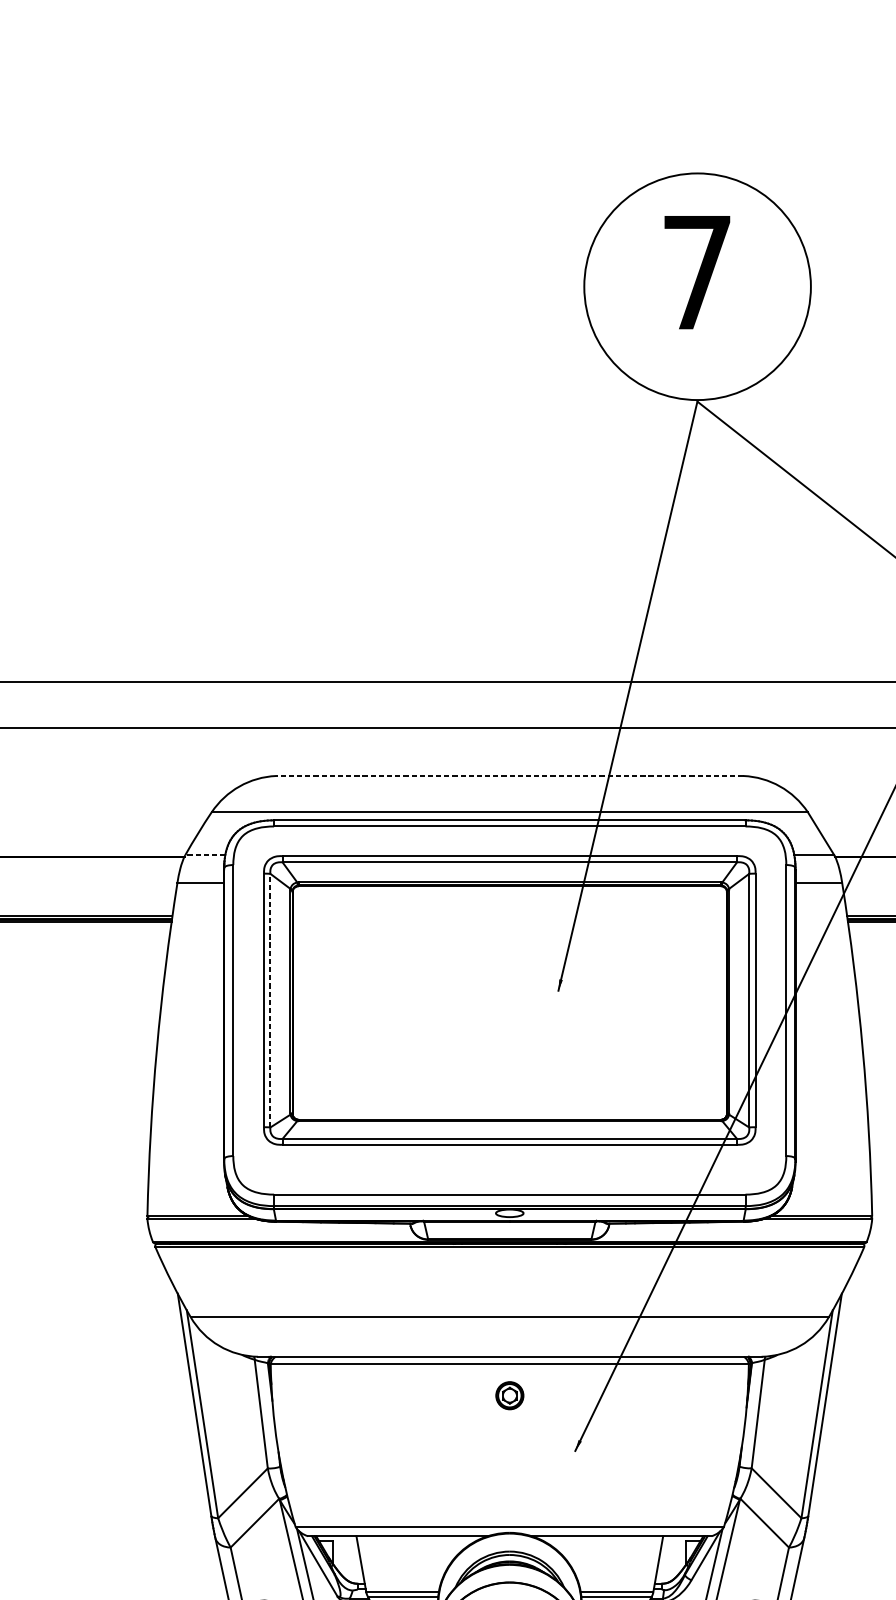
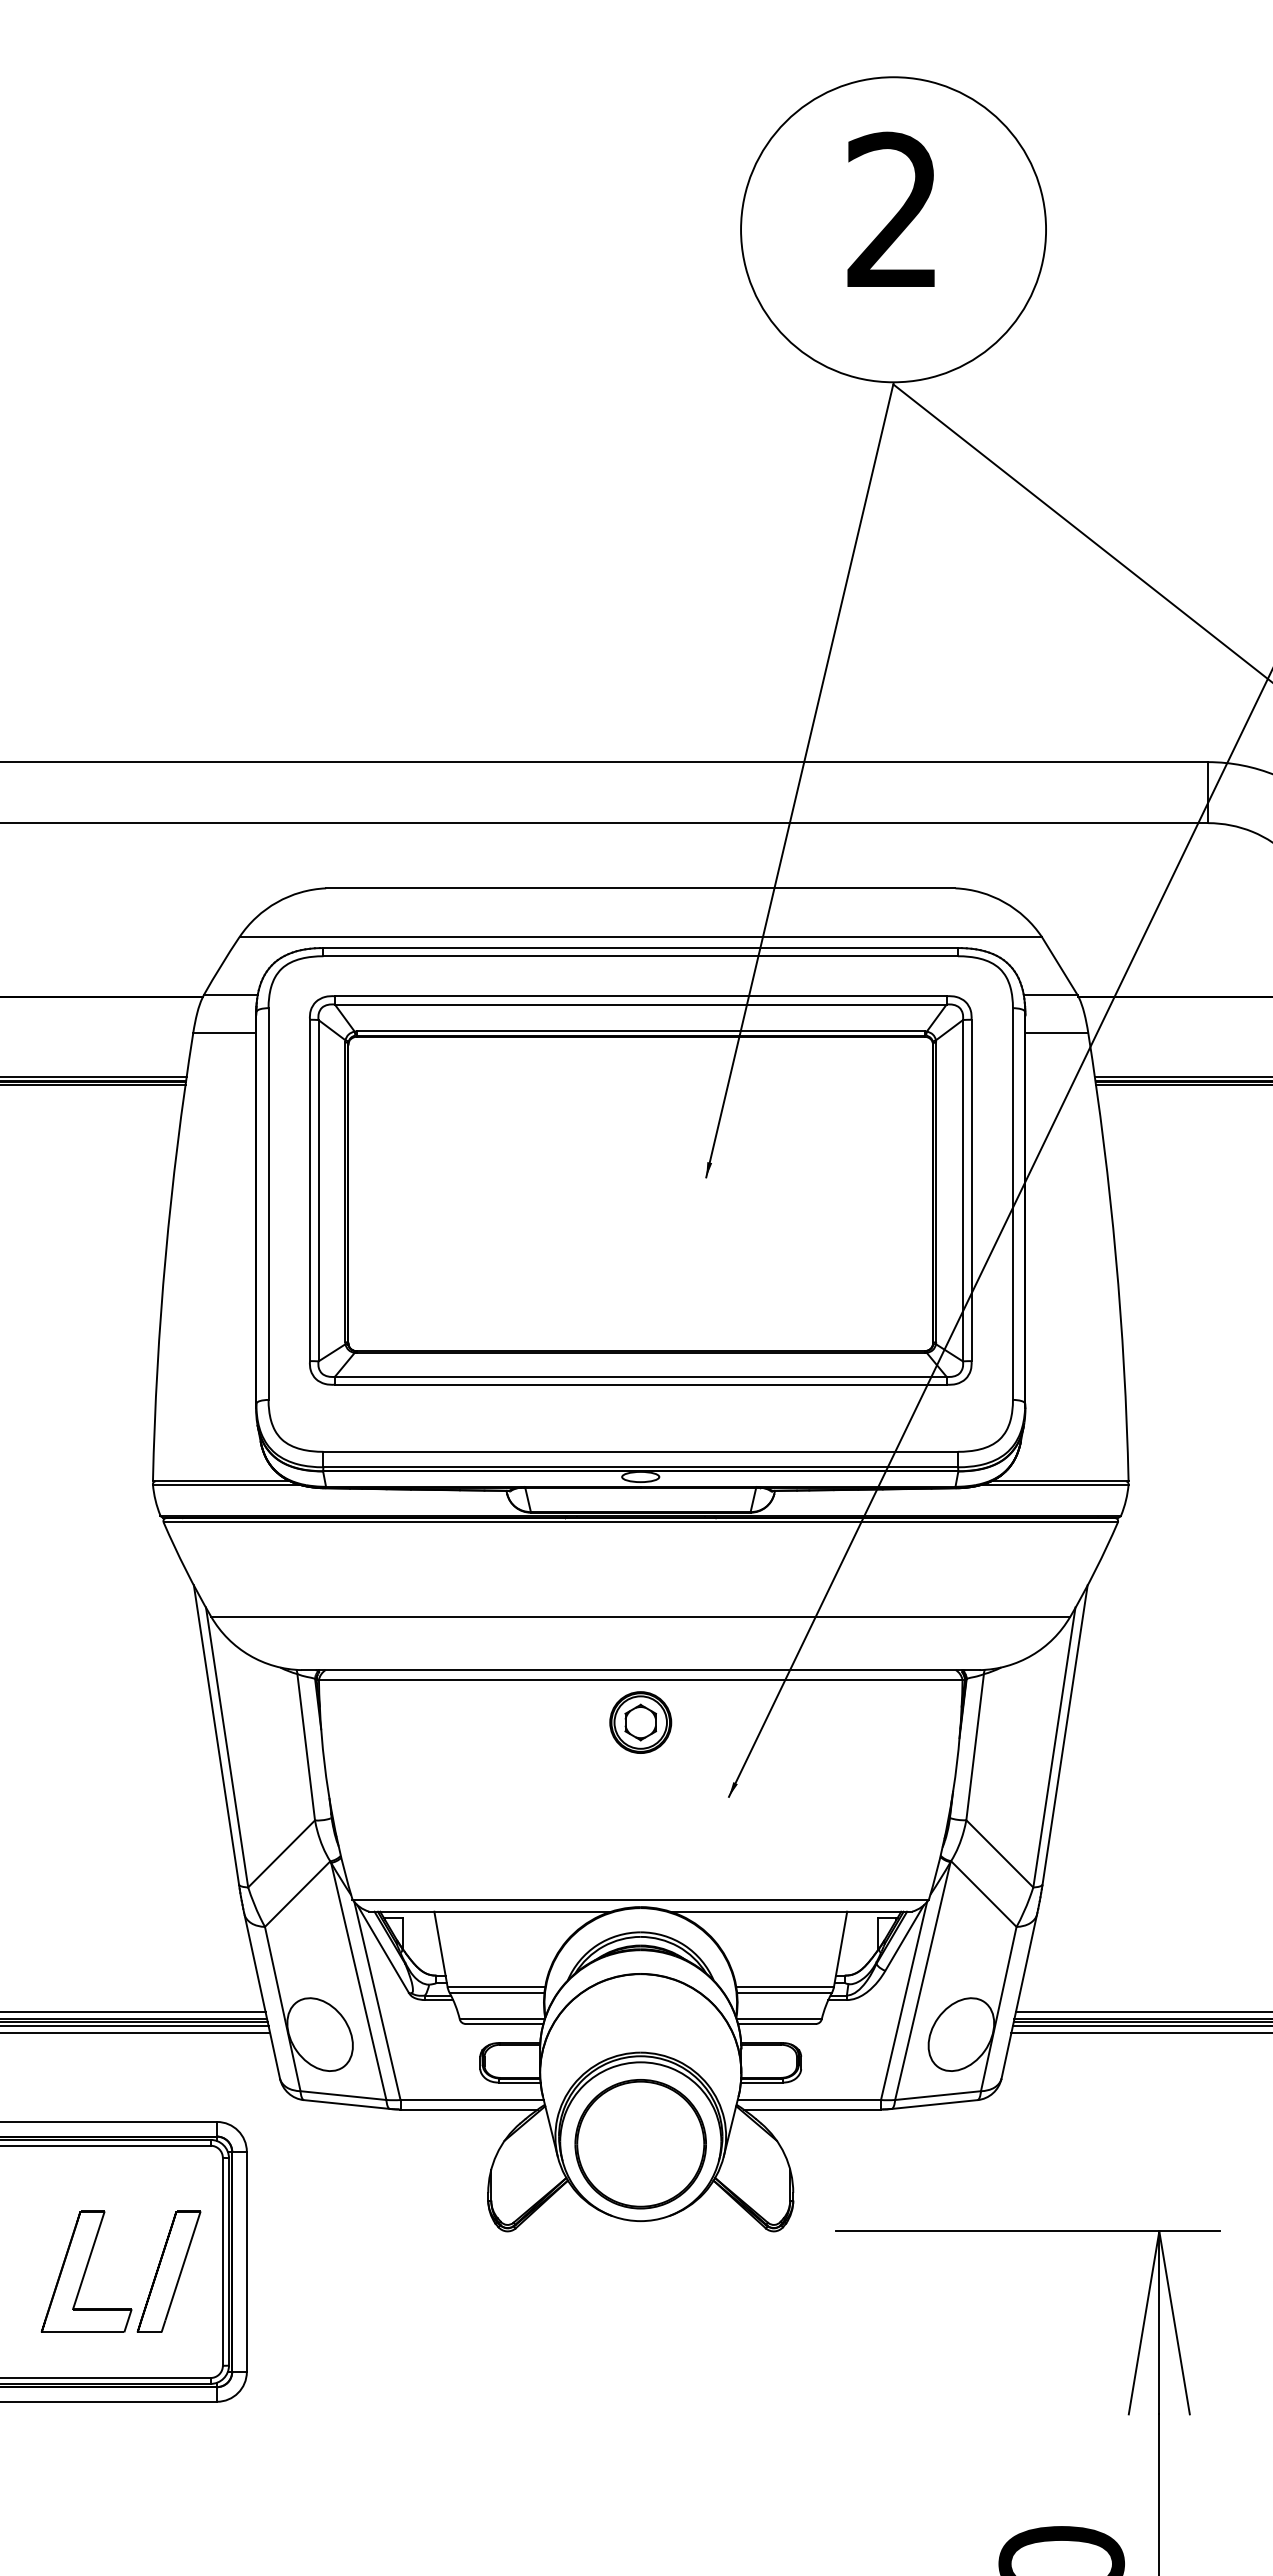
text: (696, 270) -> (892, 208), 7 -> 2
line: (509, 776) -> (640, 888), dashed -> solid
line: (205, 854) -> (230, 994), dashed -> solid
line: (270, 1000) -> (318, 1190), dashed -> solid
part: (509, 1395) -> (640, 1722), size x1.67

